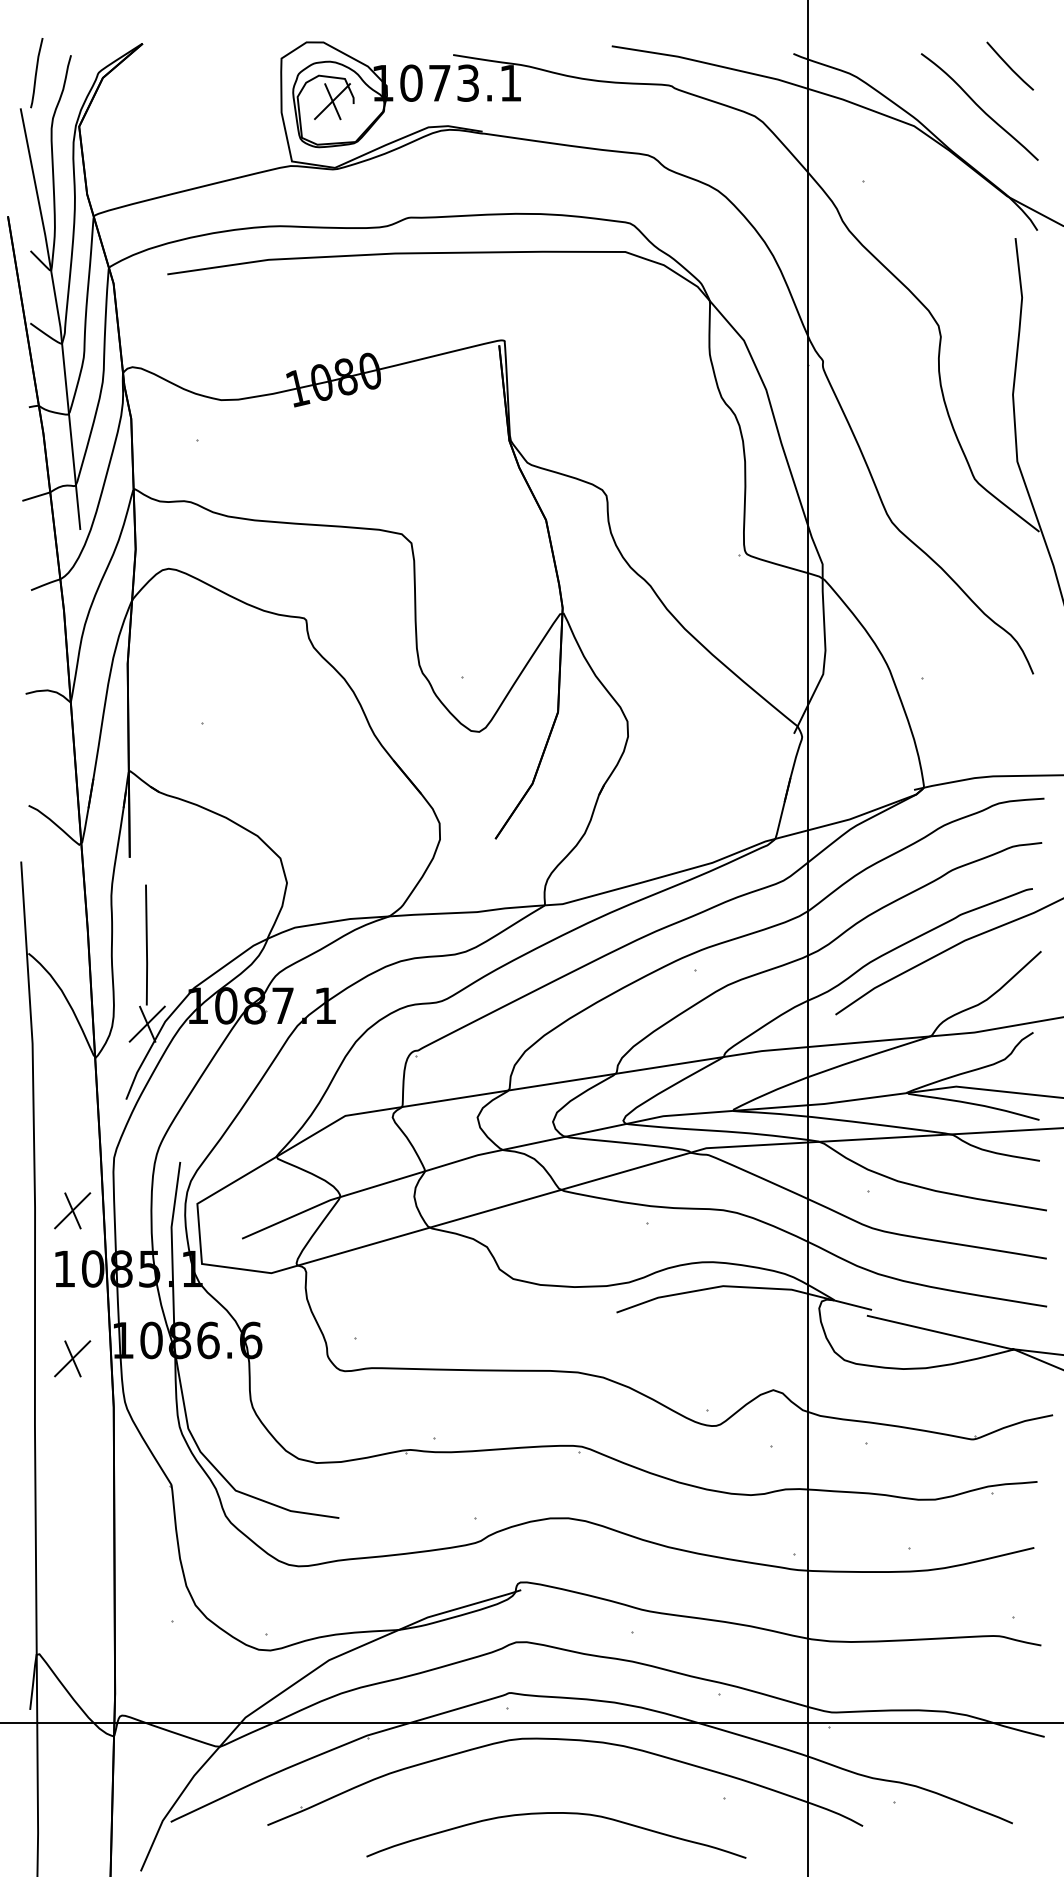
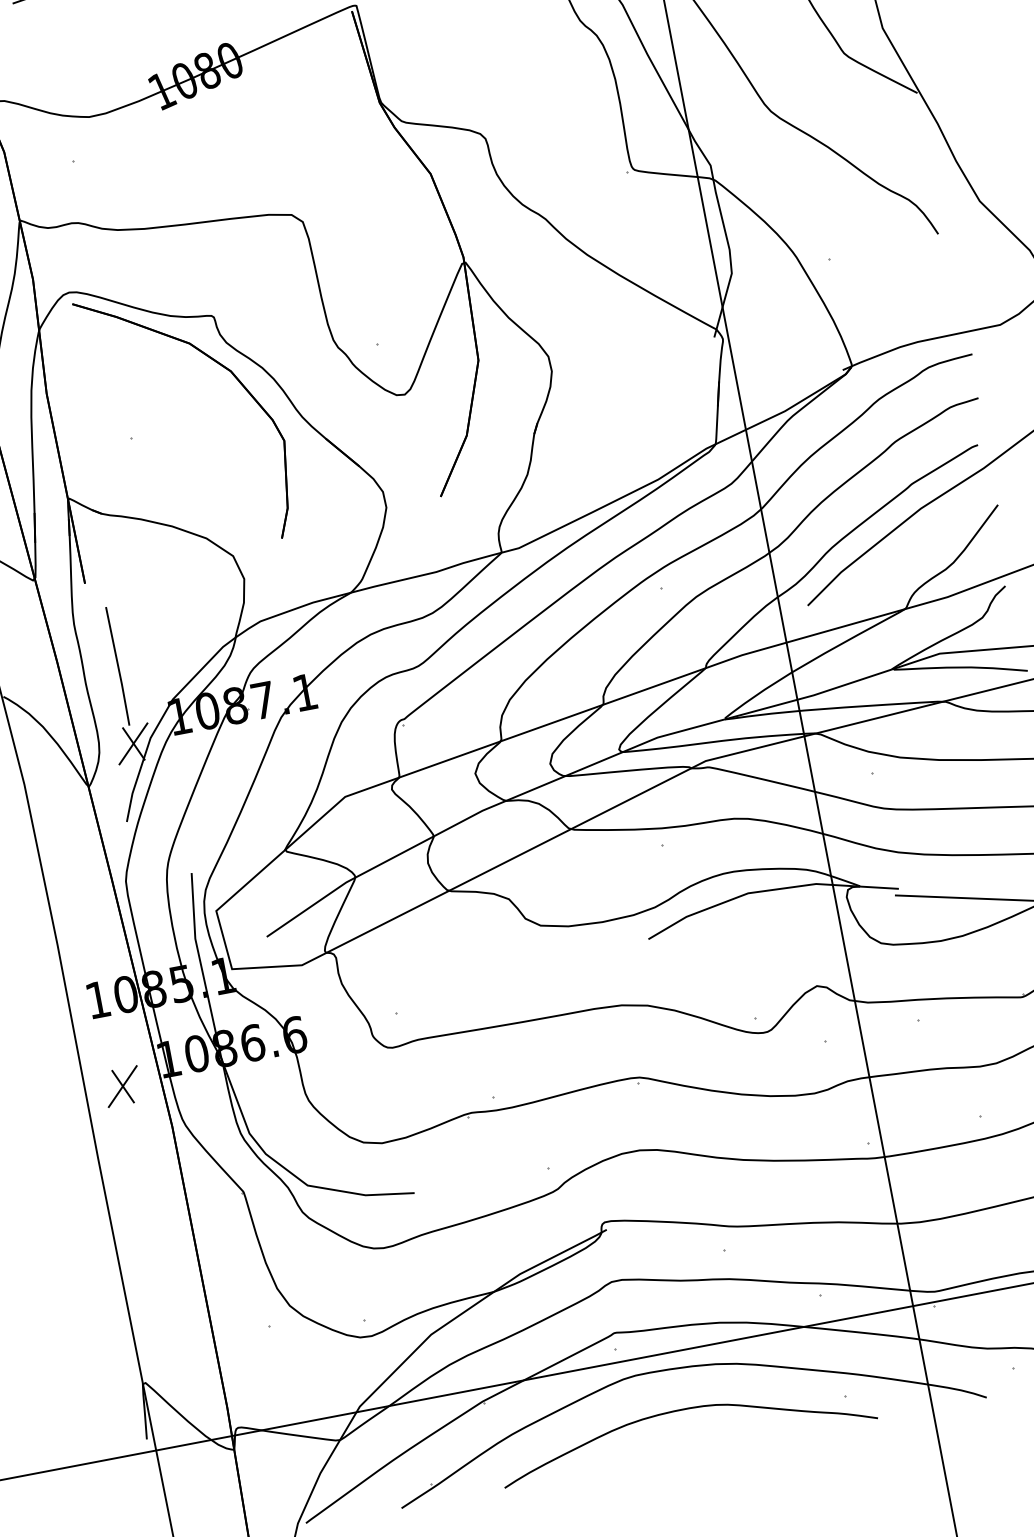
part: (316, 685) -> (236, 379), added
part: (72, 1210) -> (94, 940), removed
curve: (556, 1813) -> (683, 1410), moved

